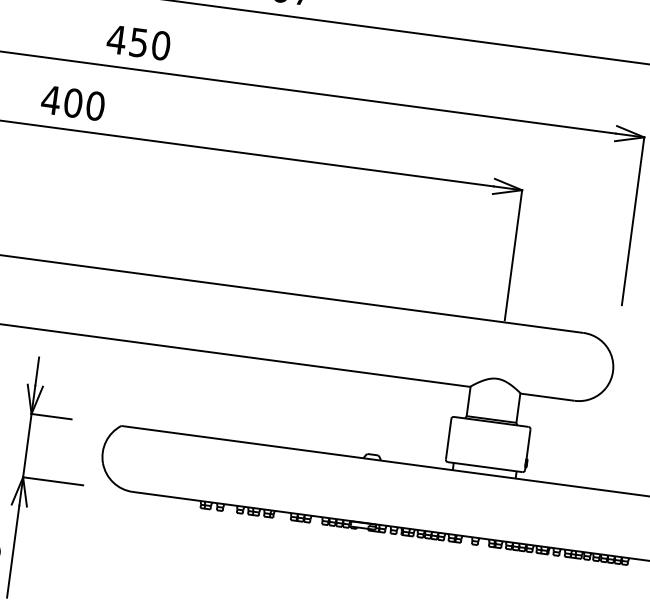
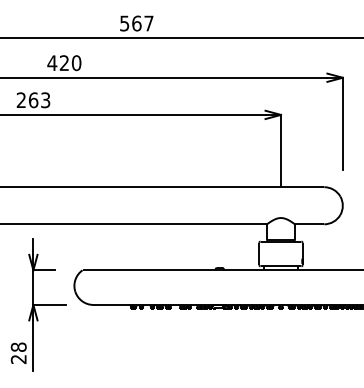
text: (138, 43) -> (64, 63), 450 -> 420
text: (73, 103) -> (33, 100), 400 -> 263

